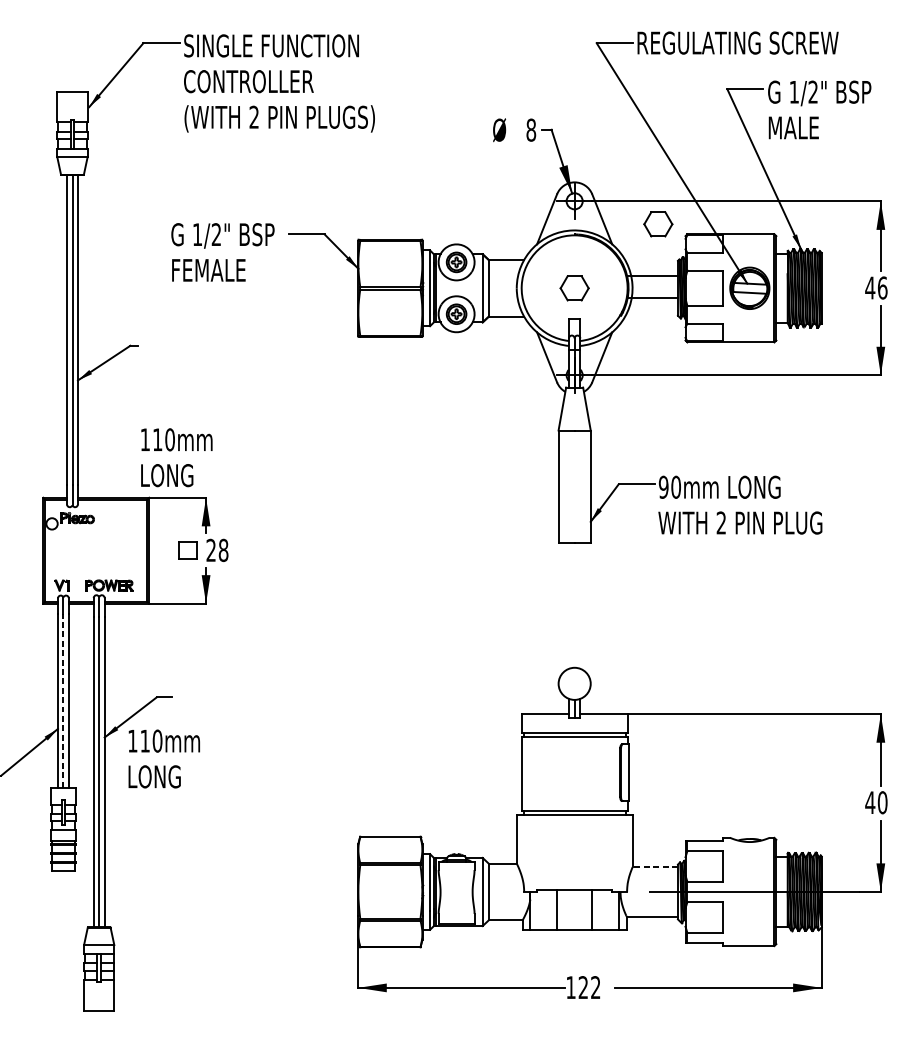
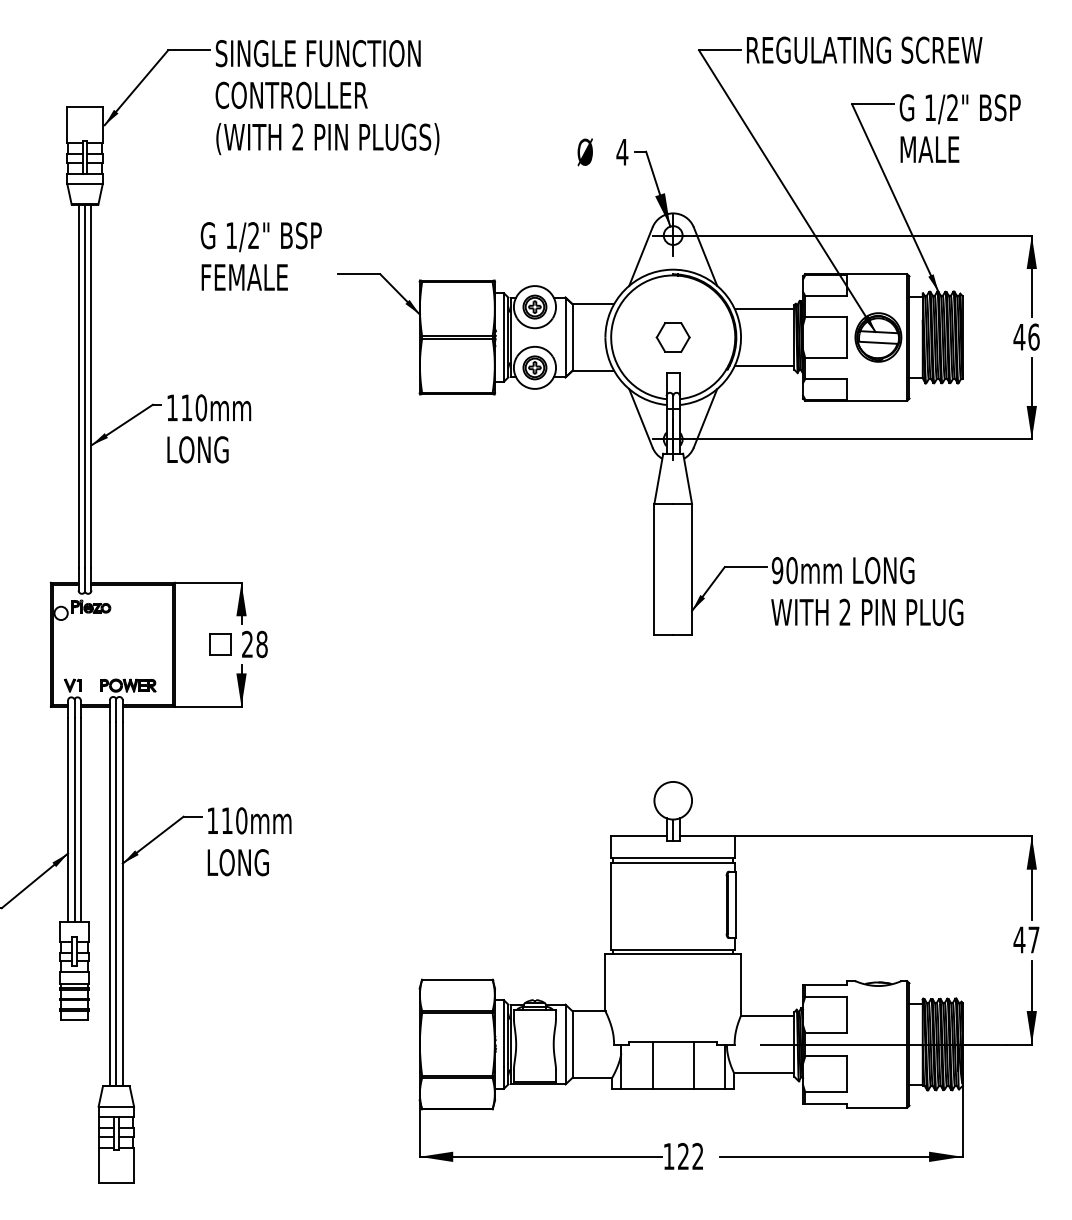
text: (531, 129) -> (622, 151), 8 -> 4
part: (657, 224) -> (770, 262), removed
text: (222, 252) -> (260, 256), moved
line: (652, 276) -> (764, 366), moved
line: (652, 297) -> (764, 308), moved
text: (177, 457) -> (209, 428), moved
line: (63, 700) -> (74, 820), dashed -> solid
text: (164, 758) -> (249, 841), moved
text: (882, 802) -> (1033, 939), 40 -> 47
line: (655, 867) -> (767, 1015), dashed -> solid

